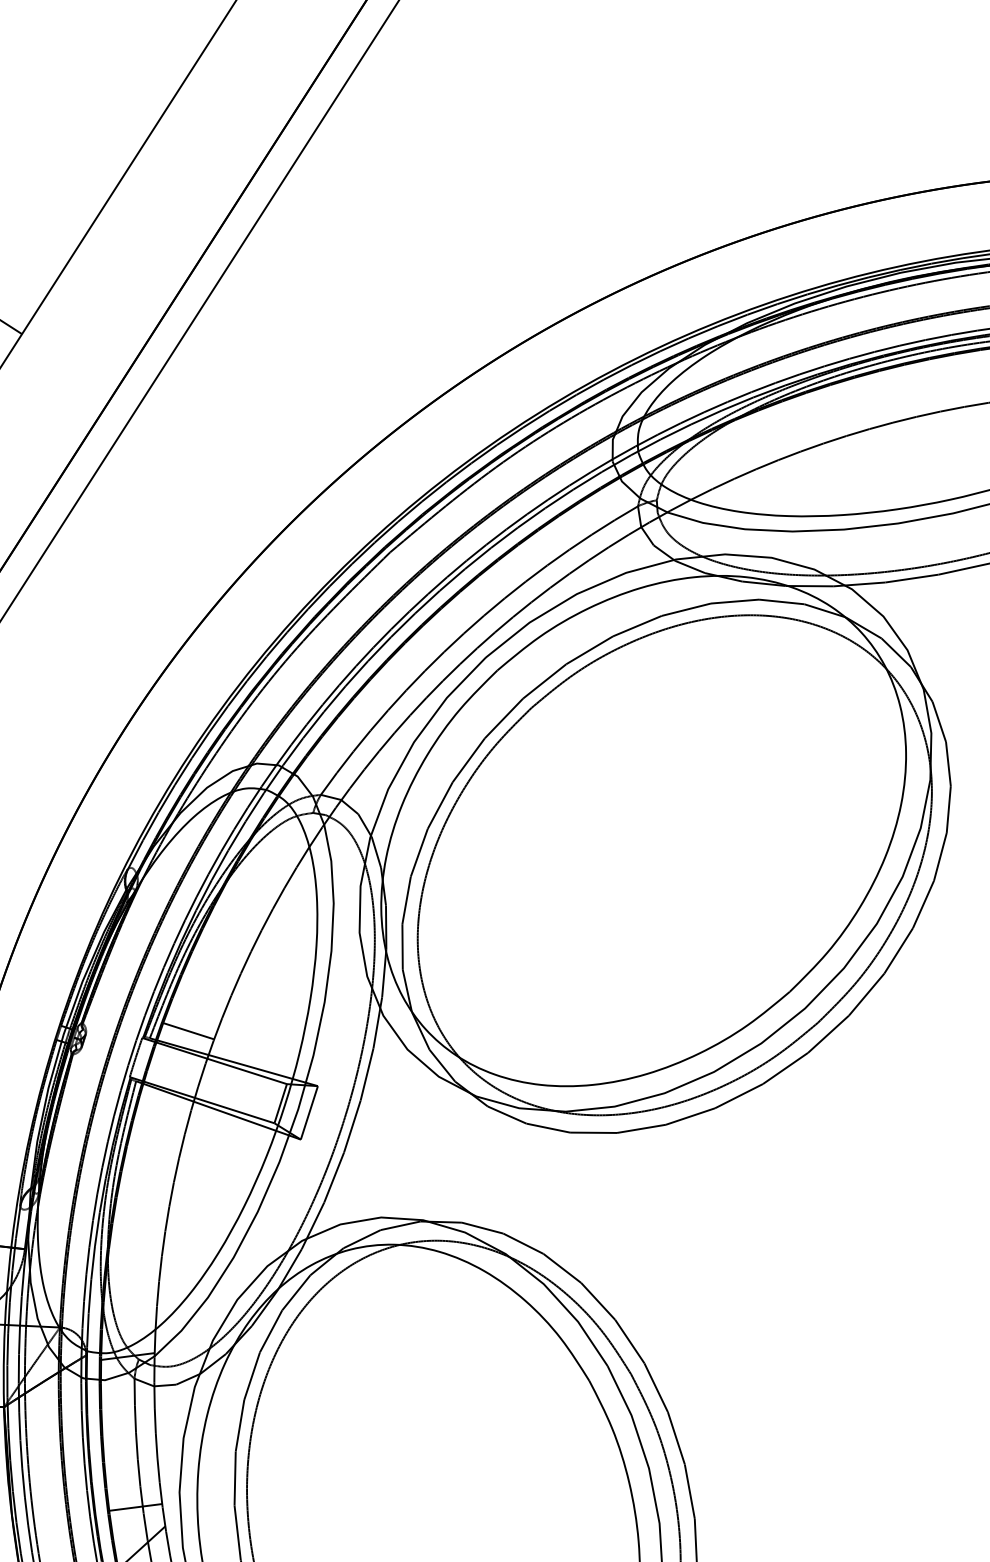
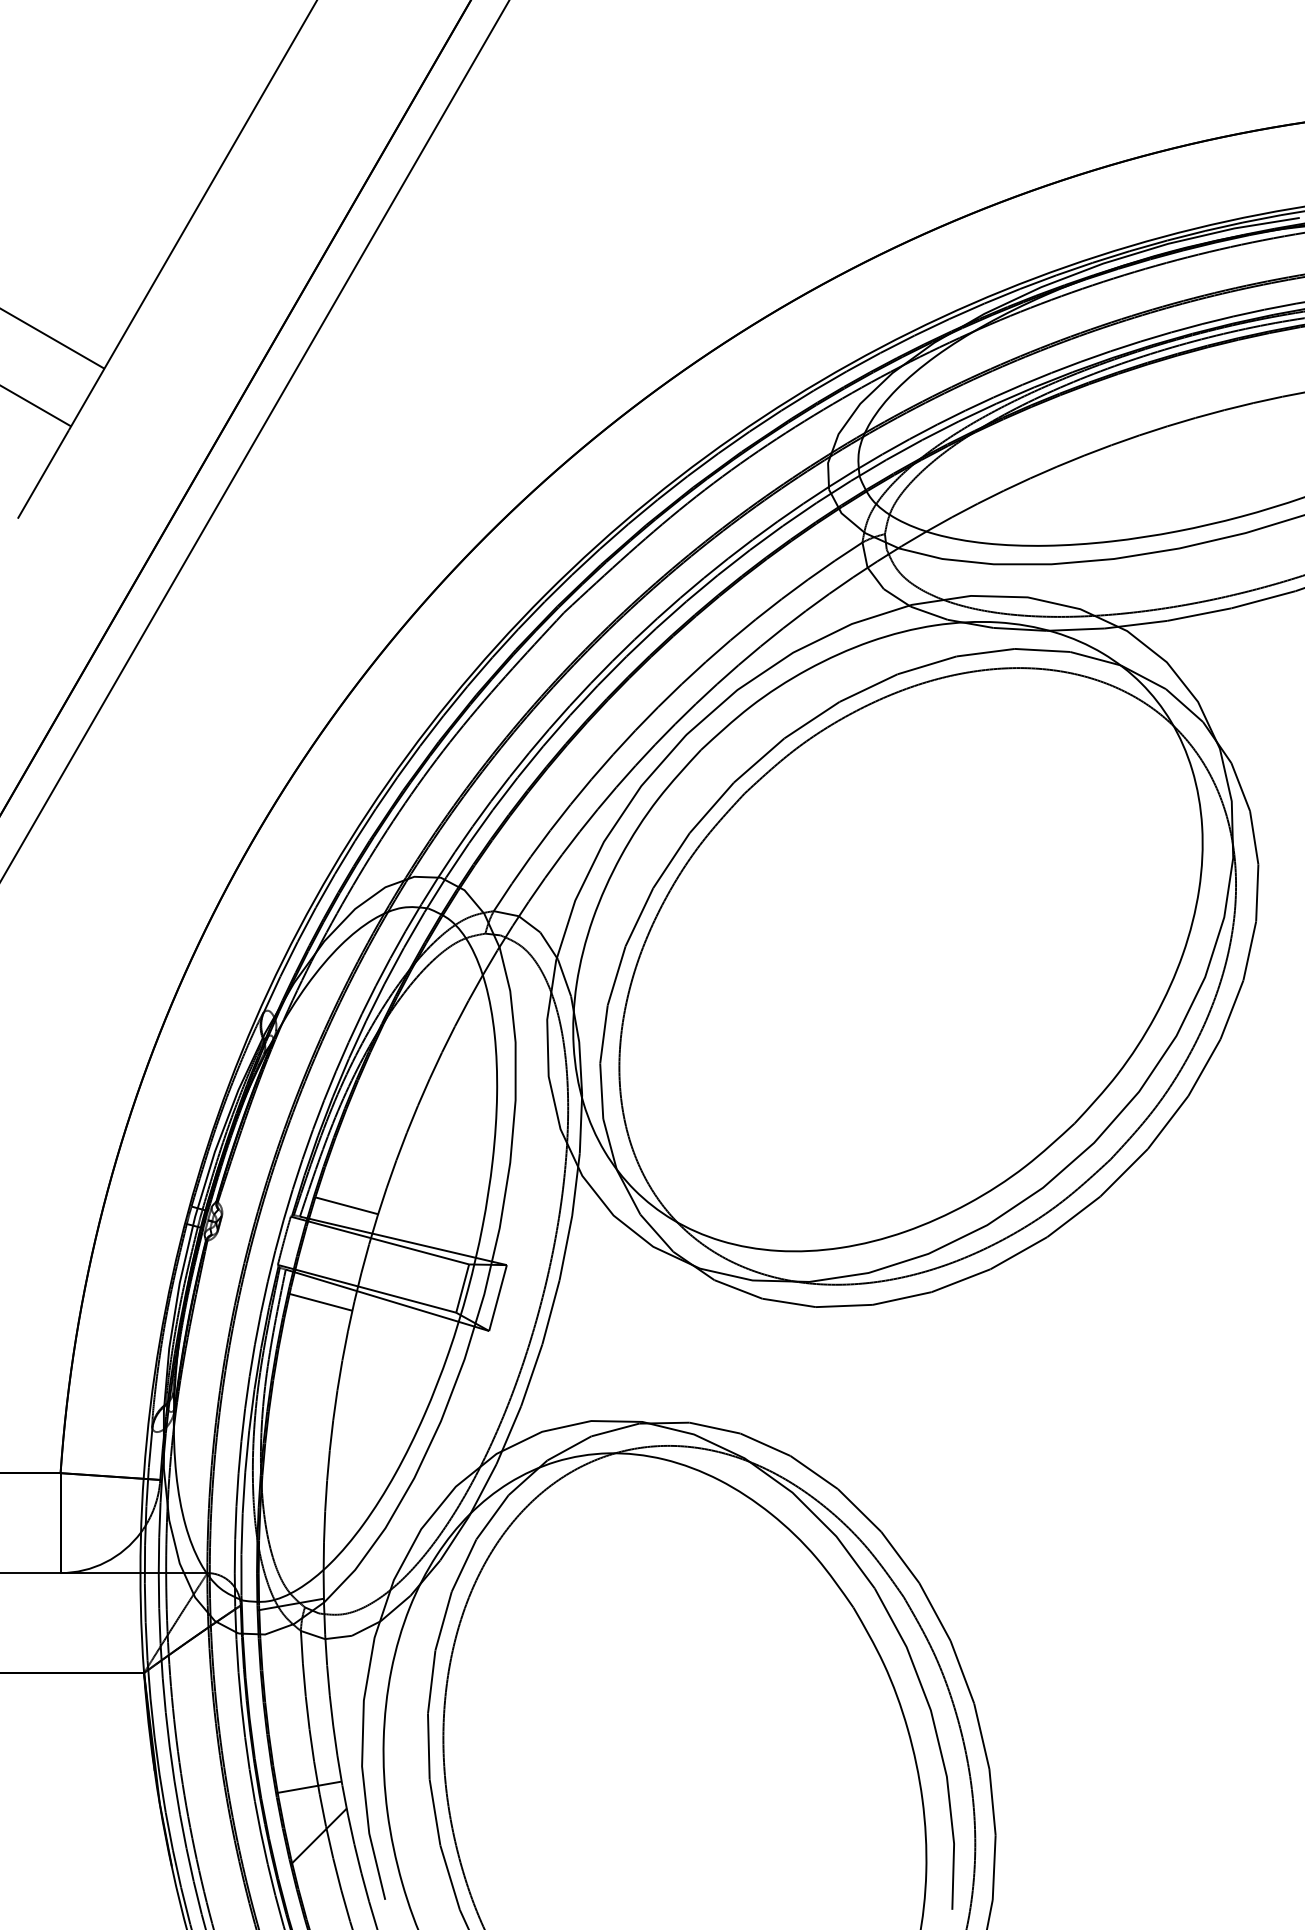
line: (163, 1108) -> (320, 1301), added

